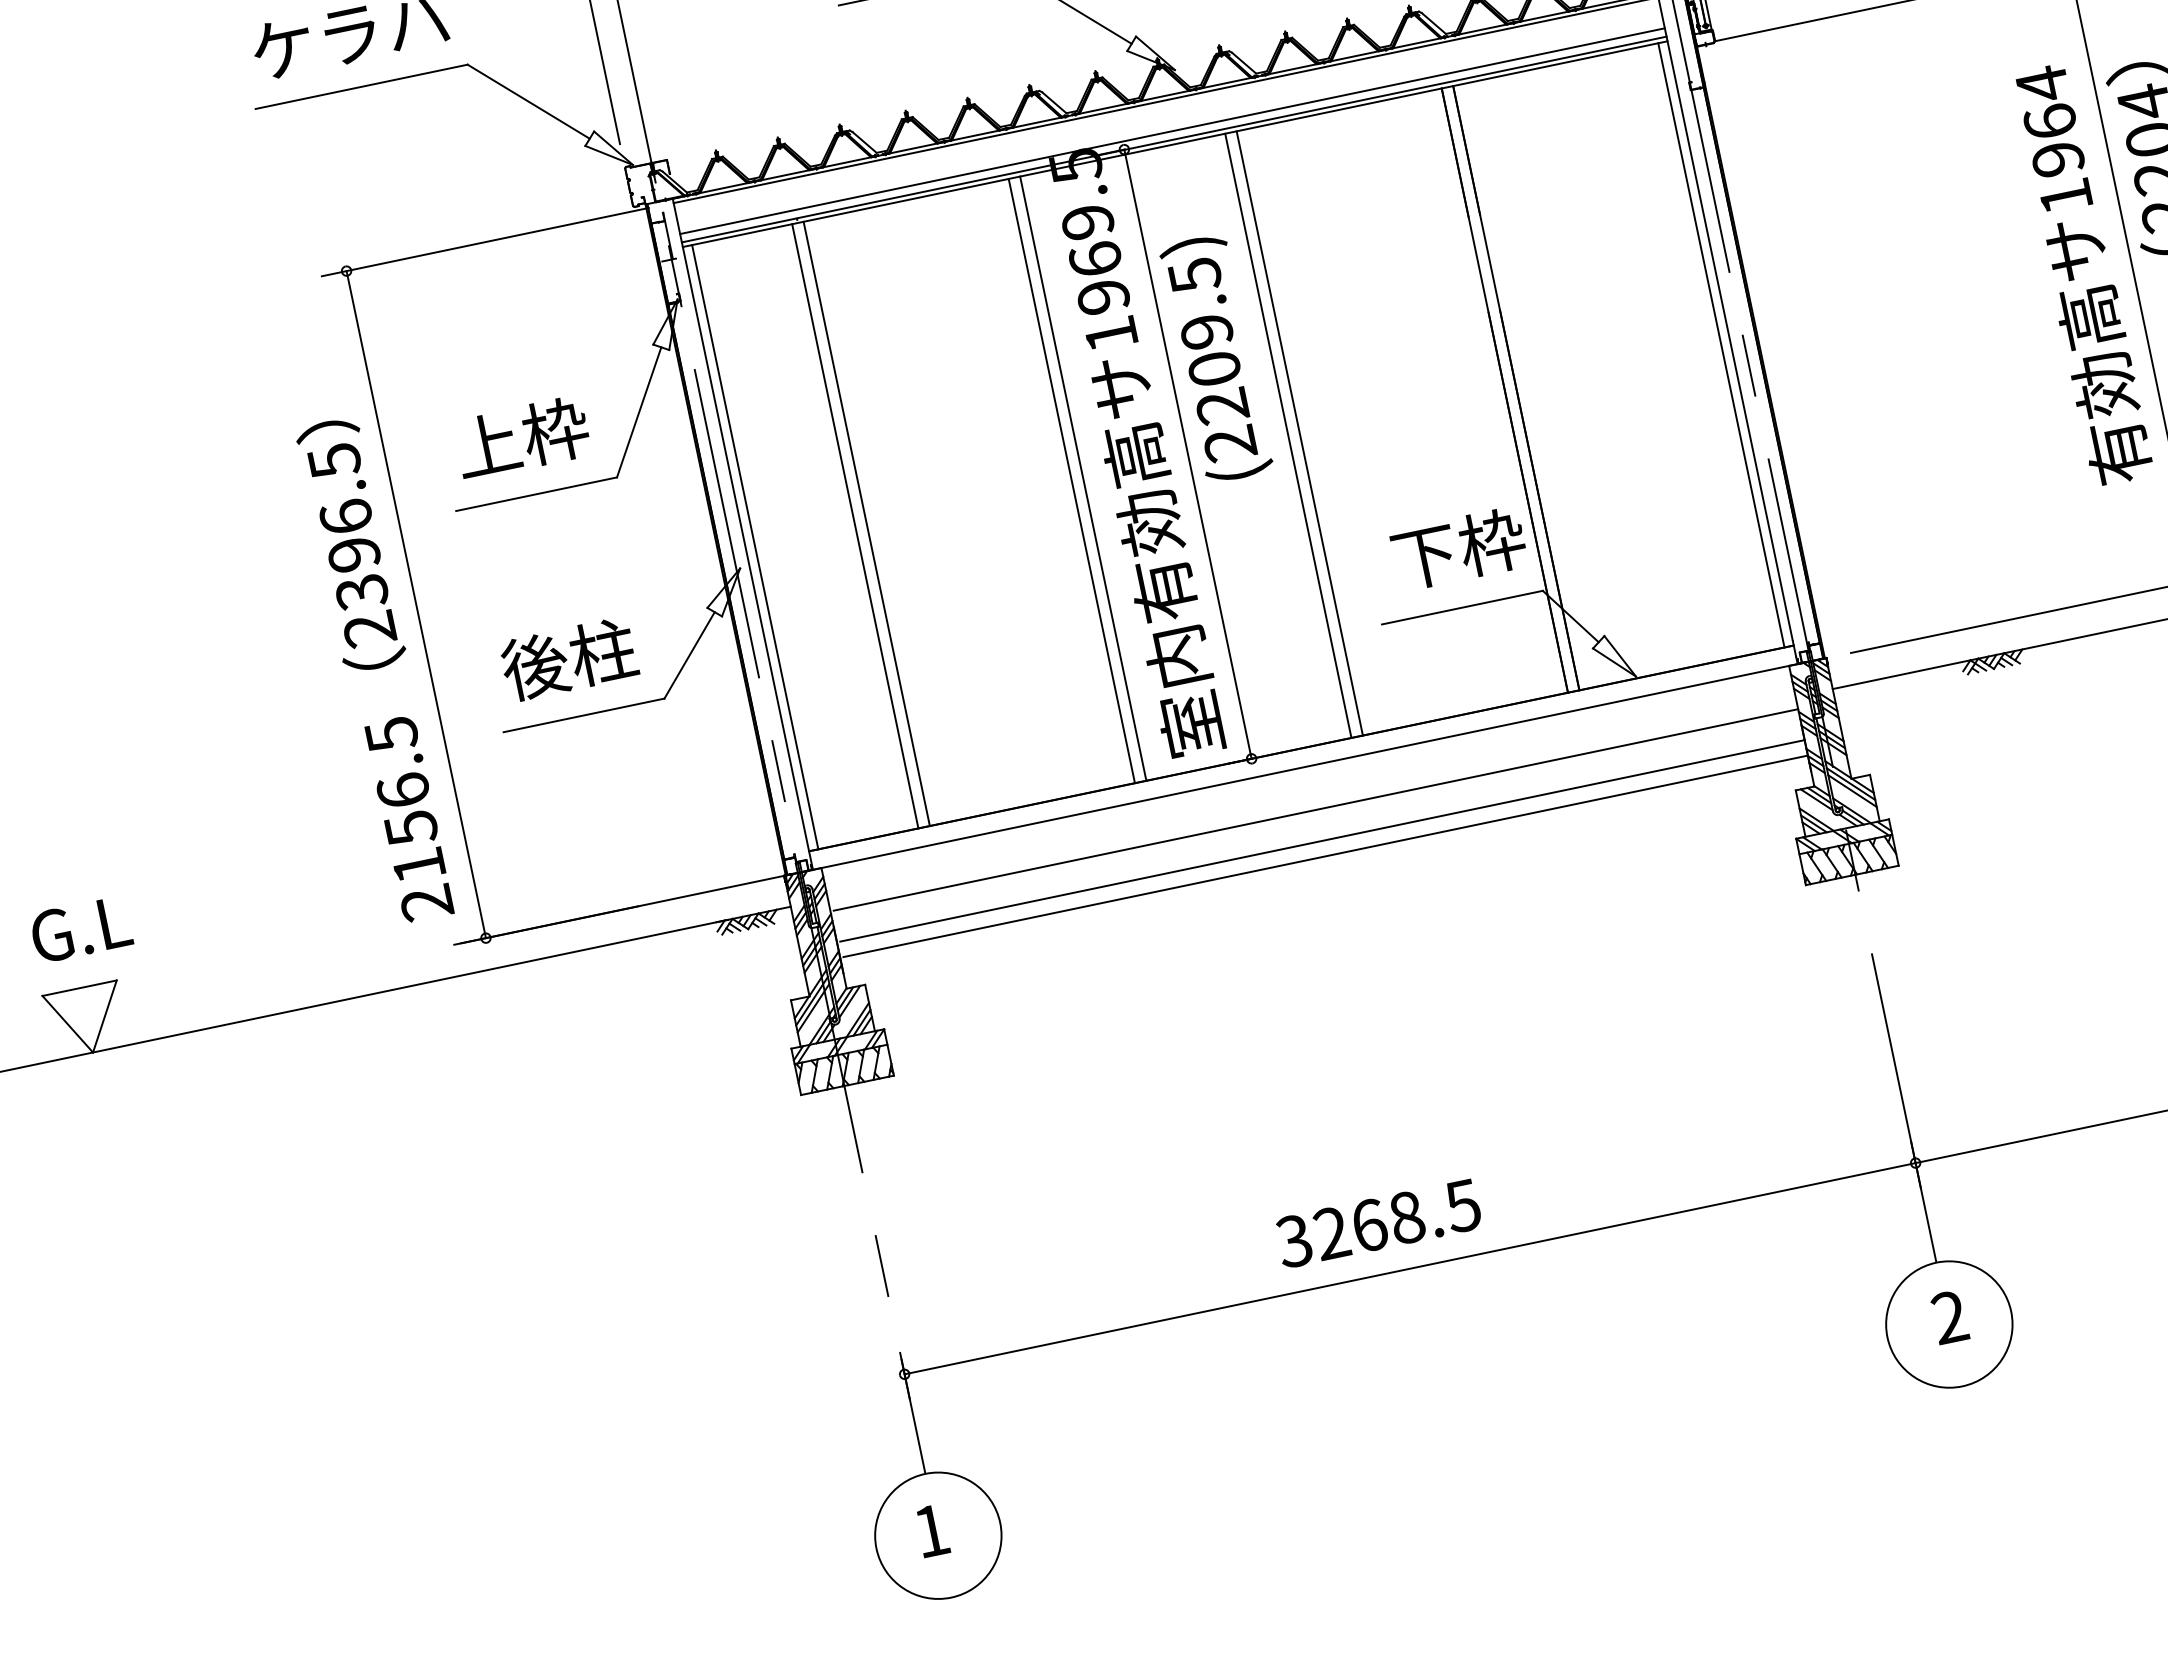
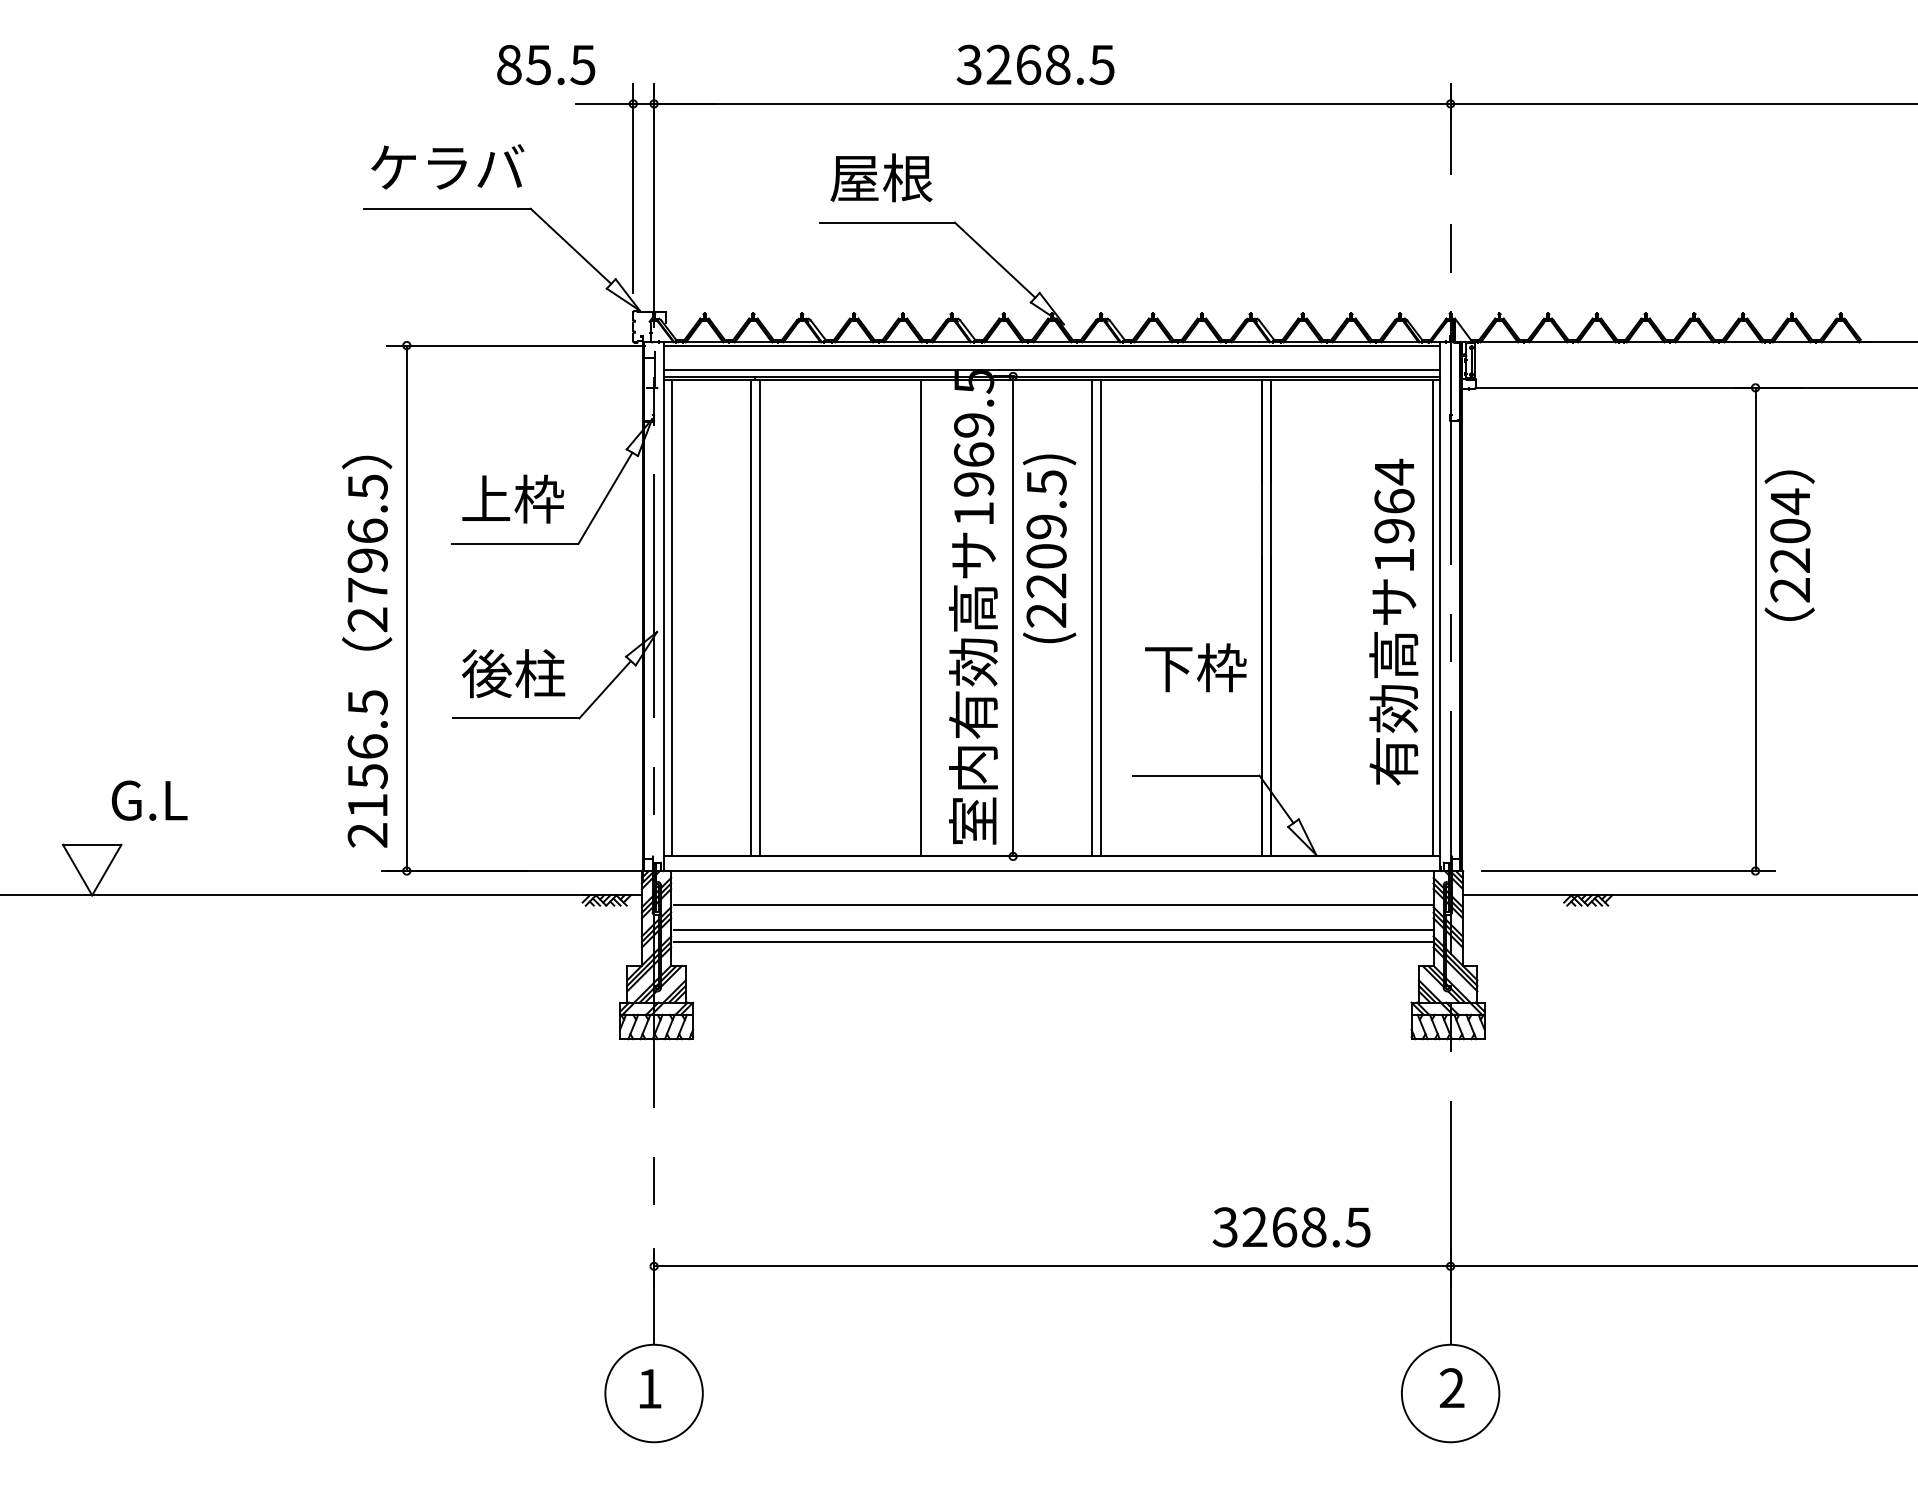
text: (2080, 274) -> (1393, 621), moved
line: (1083, 478) -> (930, 618), removed
text: (1458, 548) -> (1195, 667), moved
text: (361, 592) -> (367, 590), 2396.5 -> 2796.5
text: (80, 929) -> (149, 800), moved
text: (1378, 1223) -> (1291, 1227), moved

